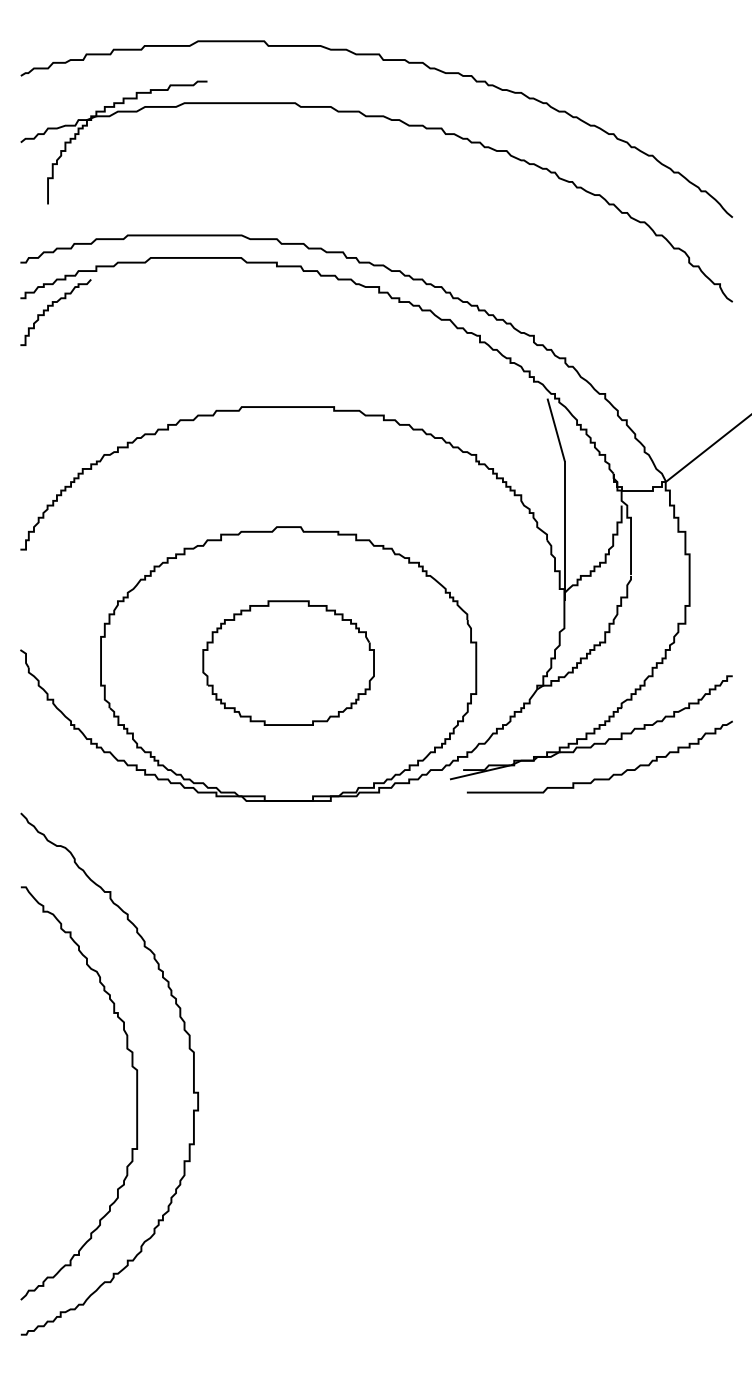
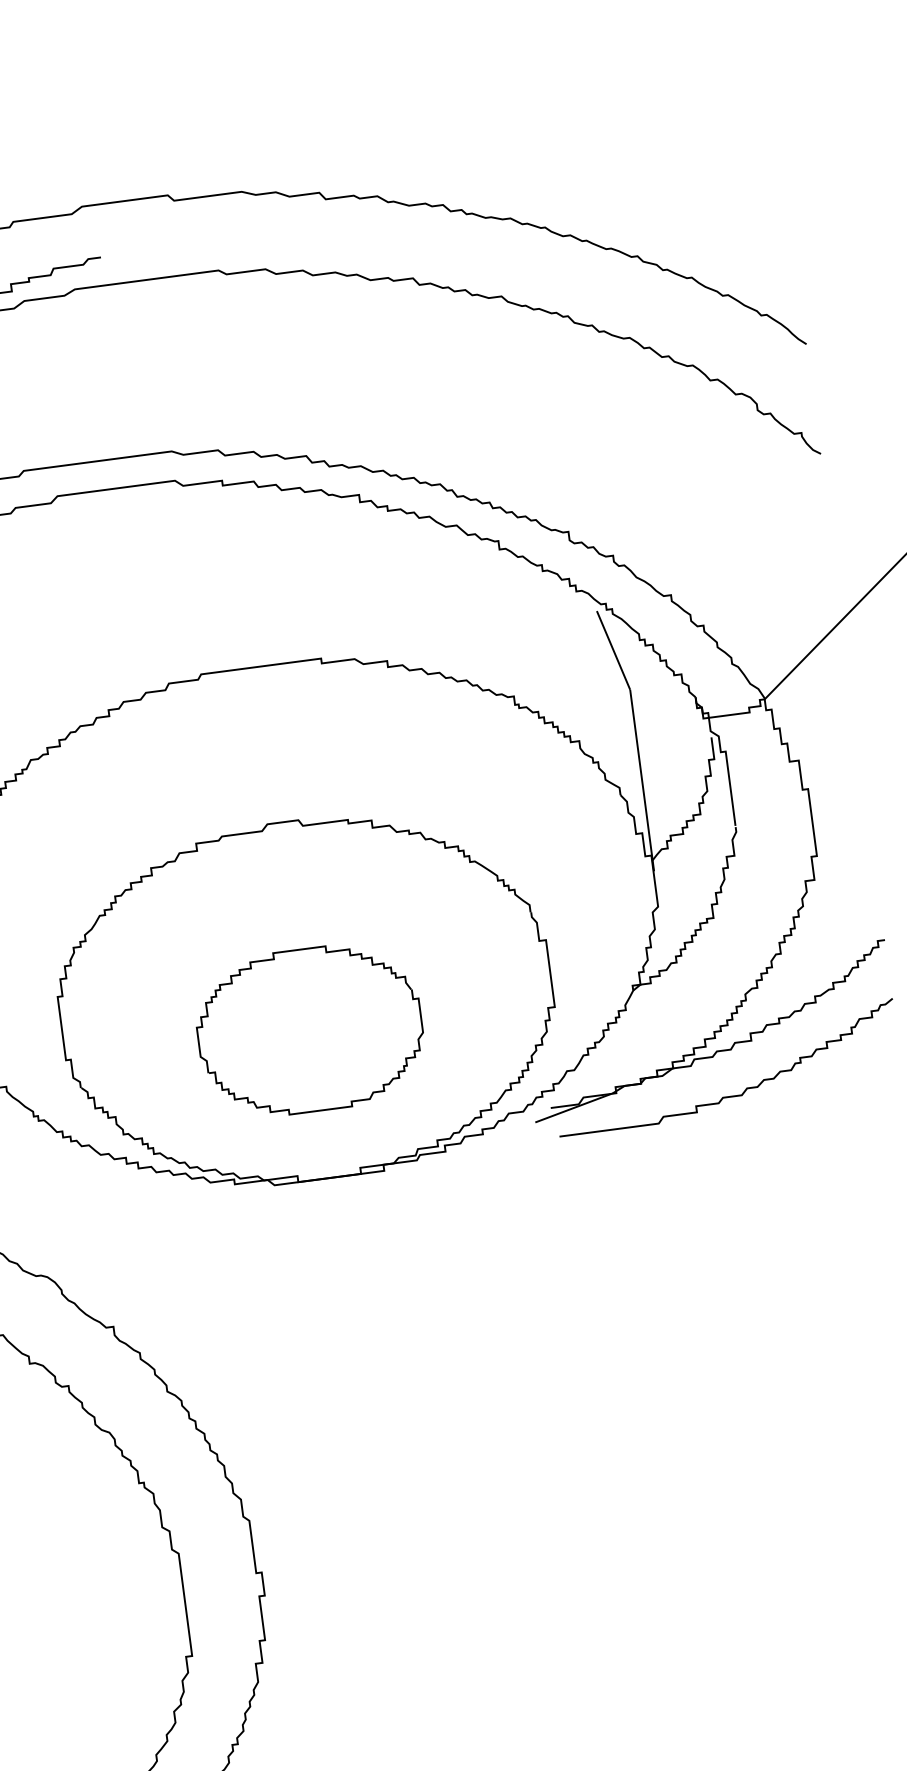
part: (288, 662) -> (309, 1029), moved

